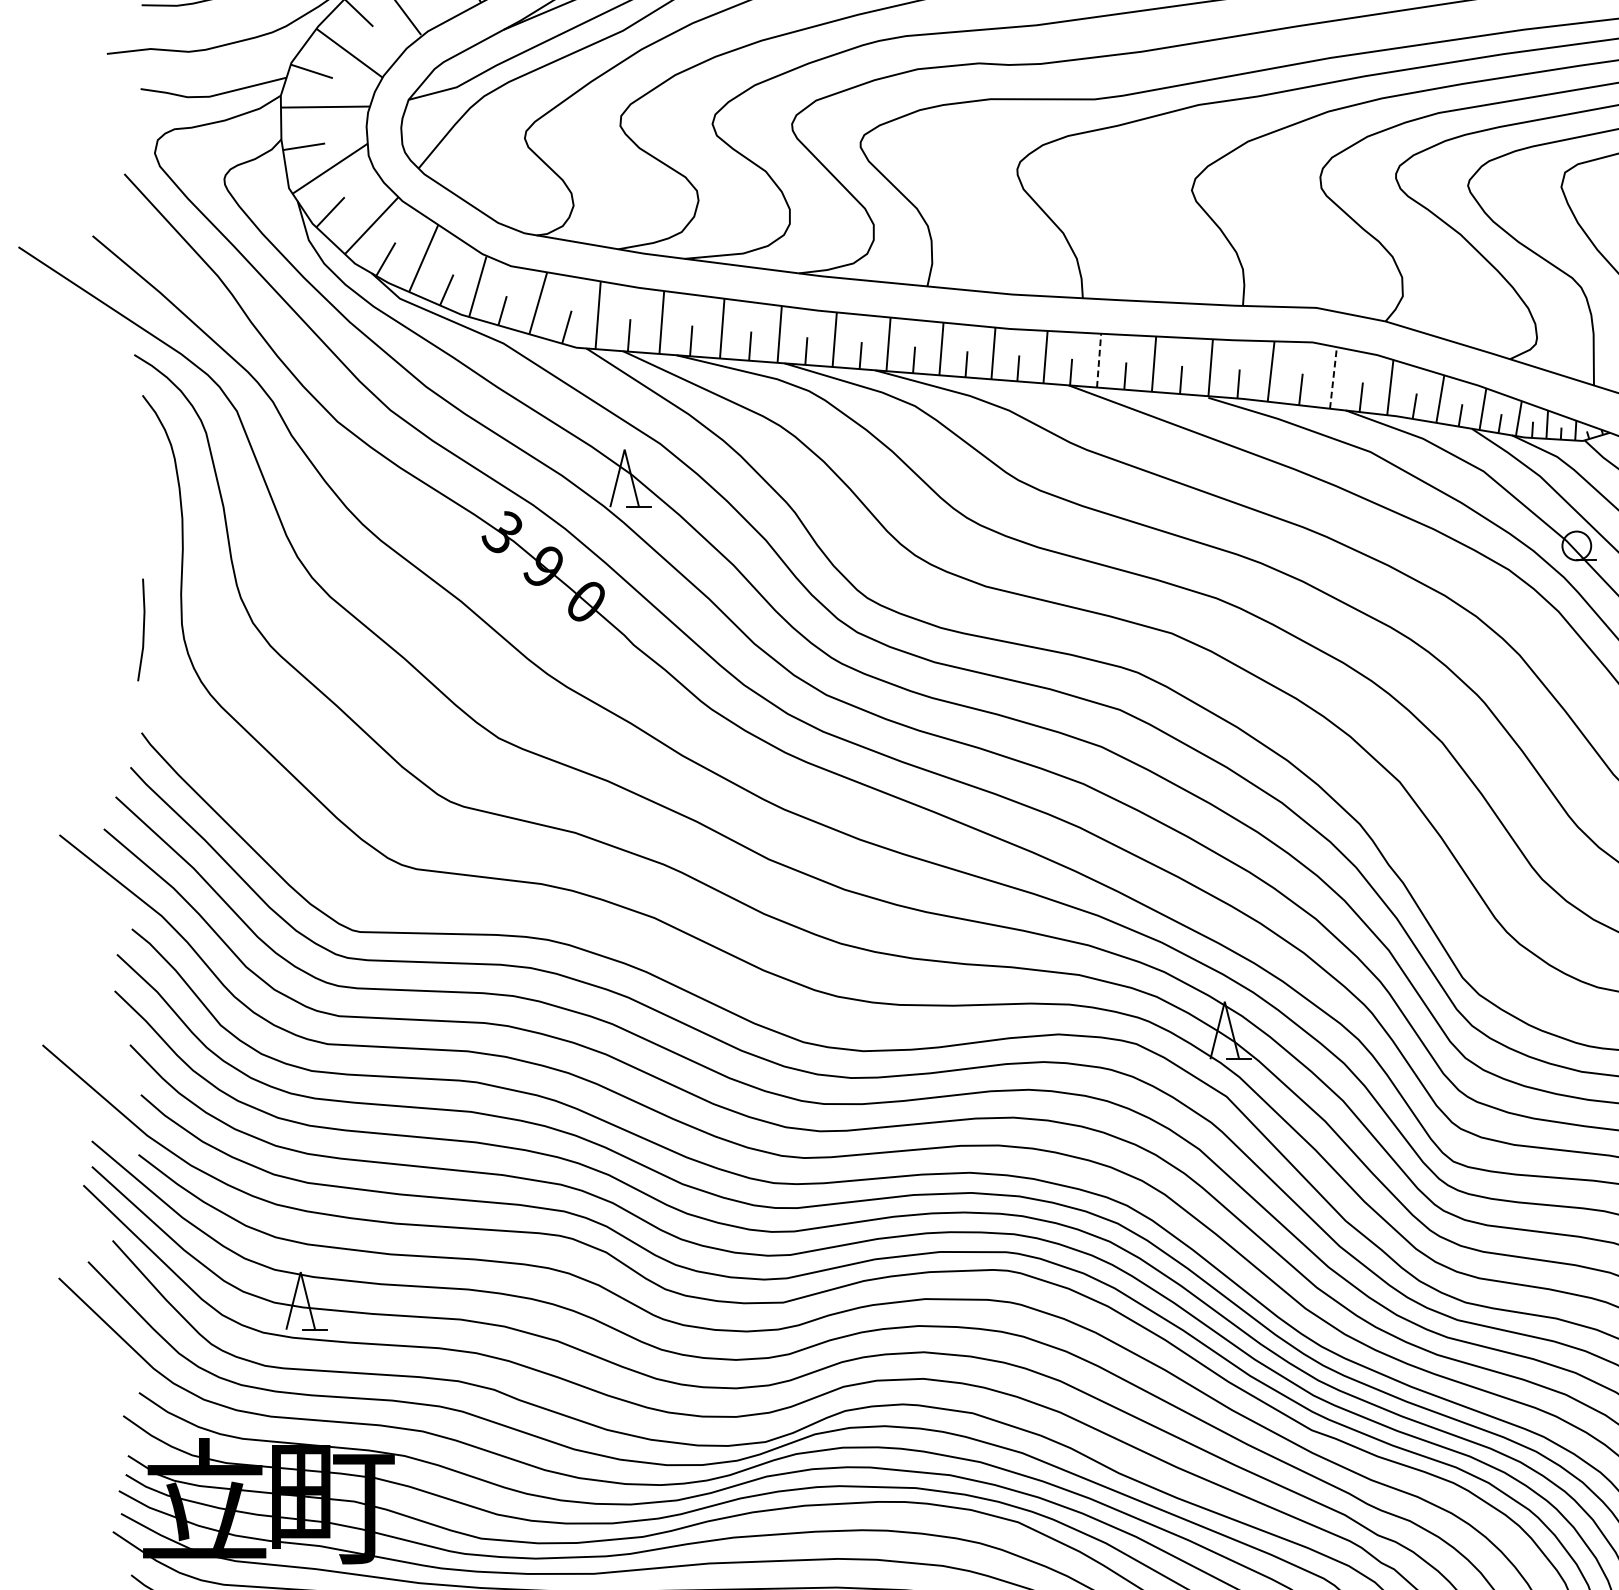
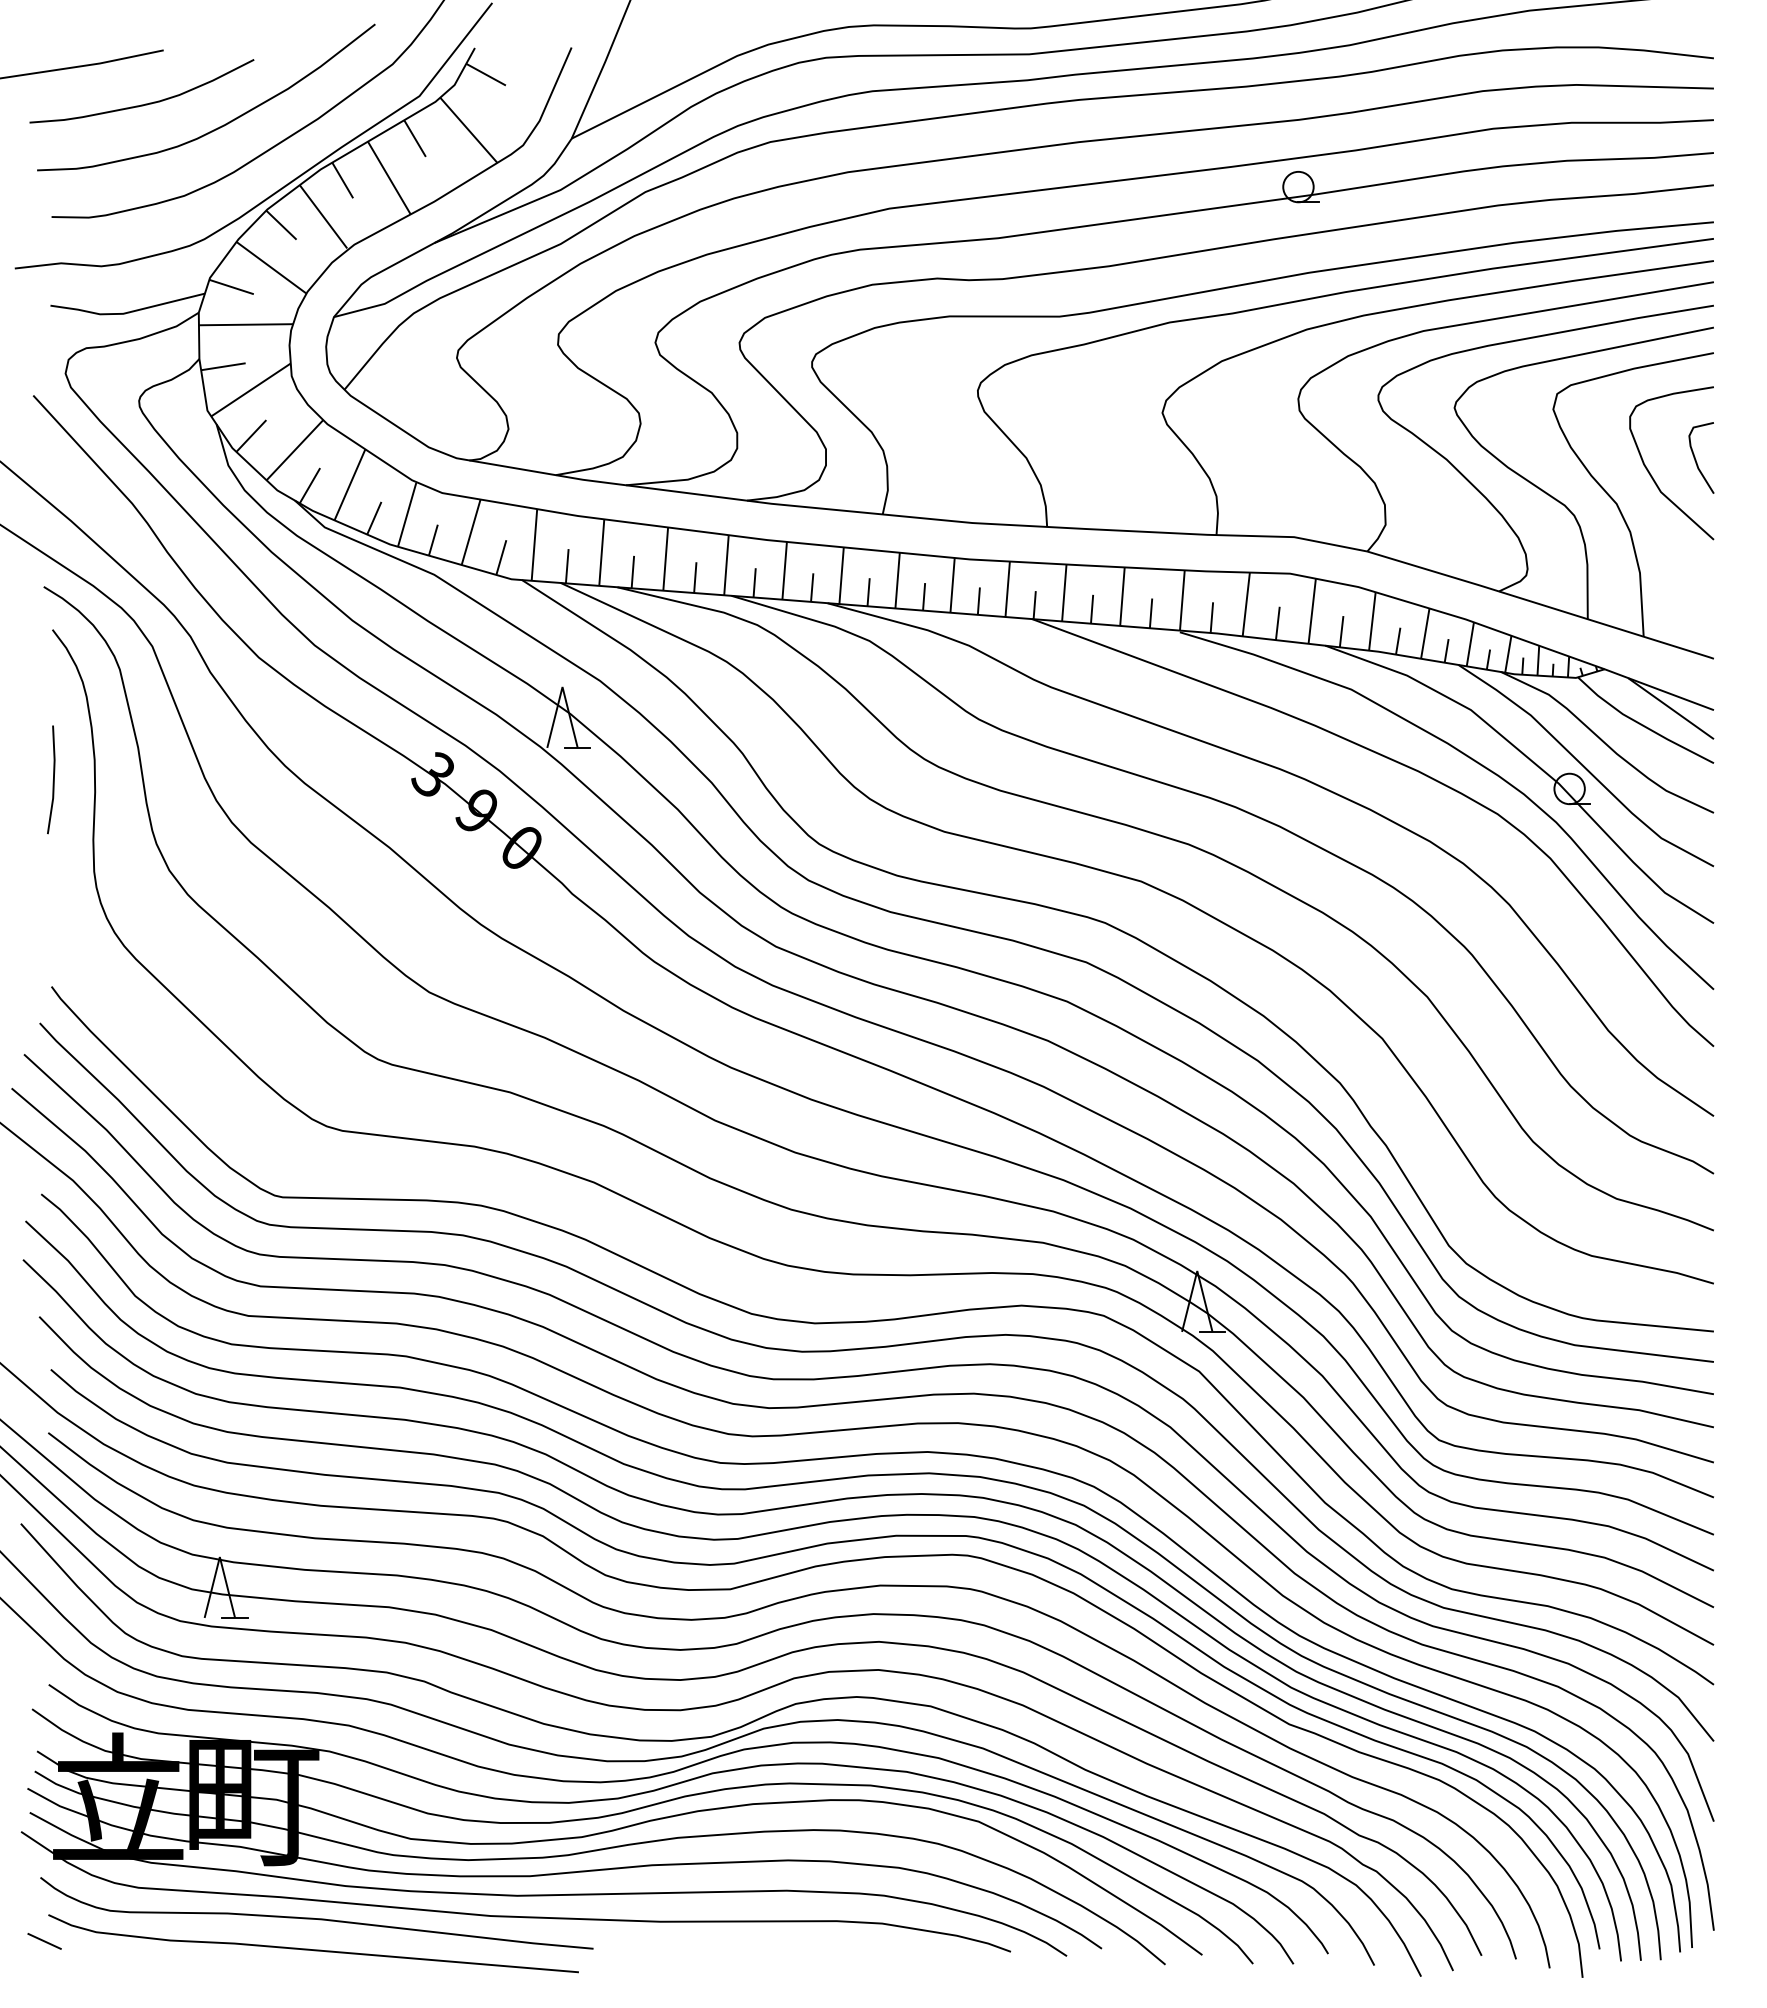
line: (1099, 360) -> (1064, 592), dashed -> solid
line: (1333, 378) -> (1312, 611), dashed -> solid
line: (143, 629) -> (53, 779), moved

